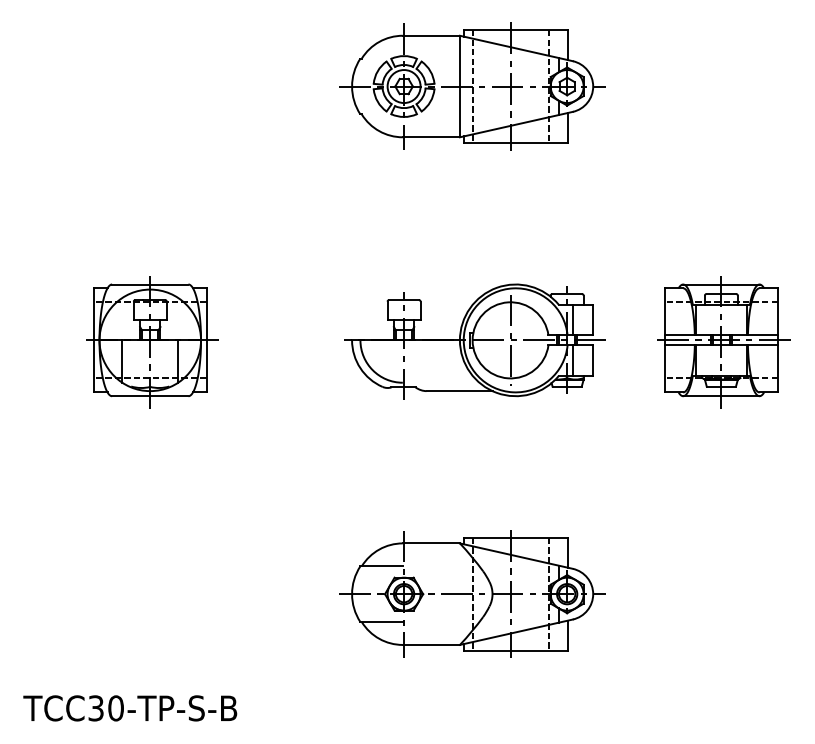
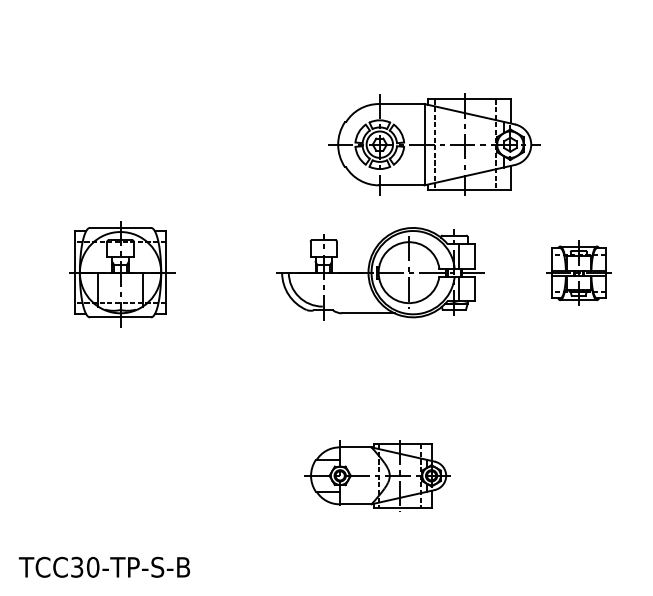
part: (472, 86) -> (434, 144), moved
part: (723, 342) -> (579, 274), size x0.6
part: (472, 593) -> (378, 475), size x0.7

